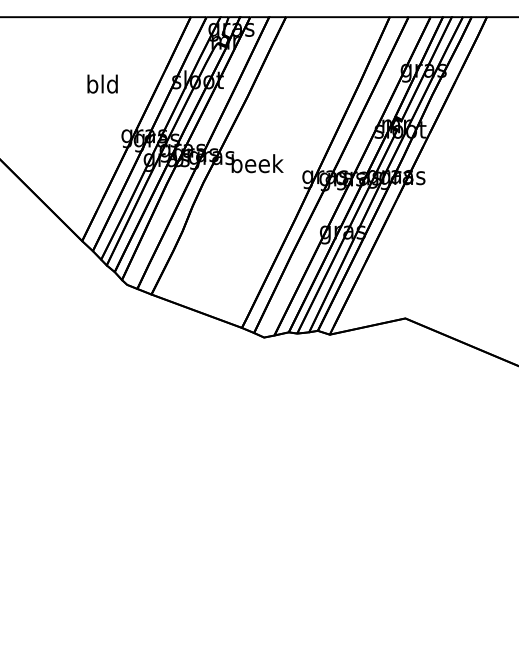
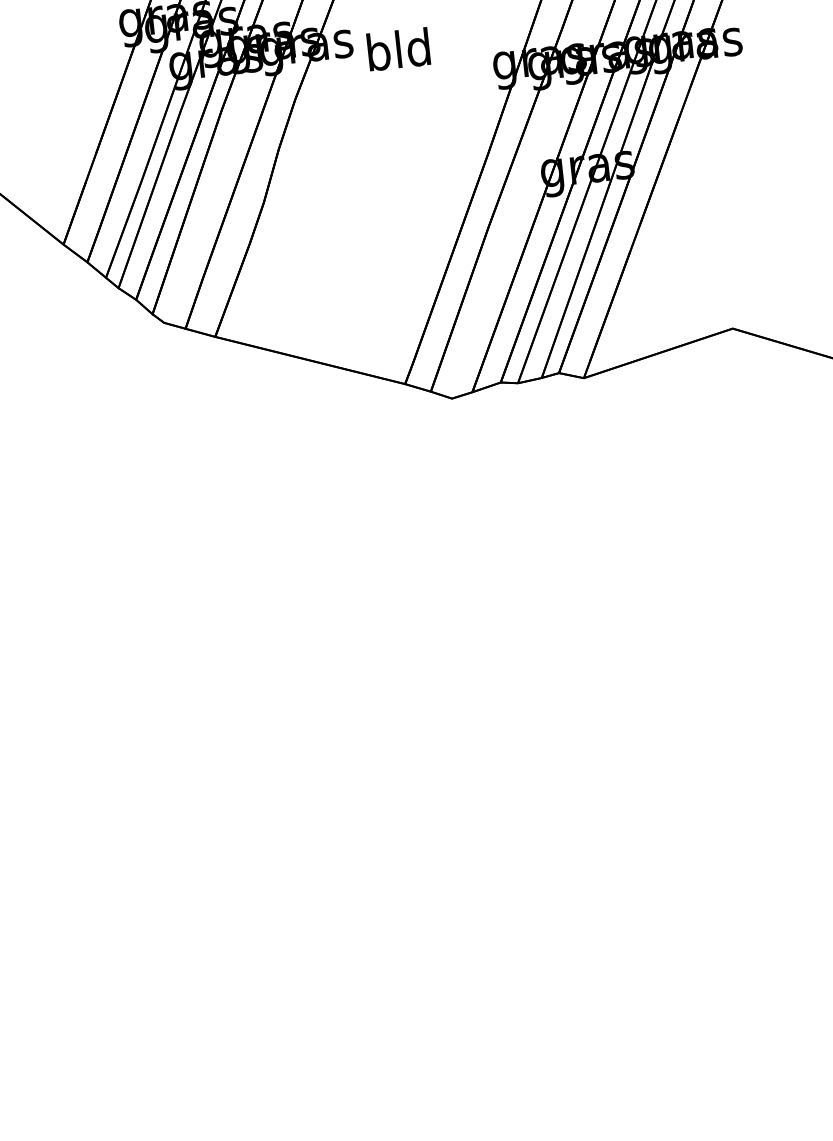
text: (257, 163) -> (399, 48), beek -> bld

